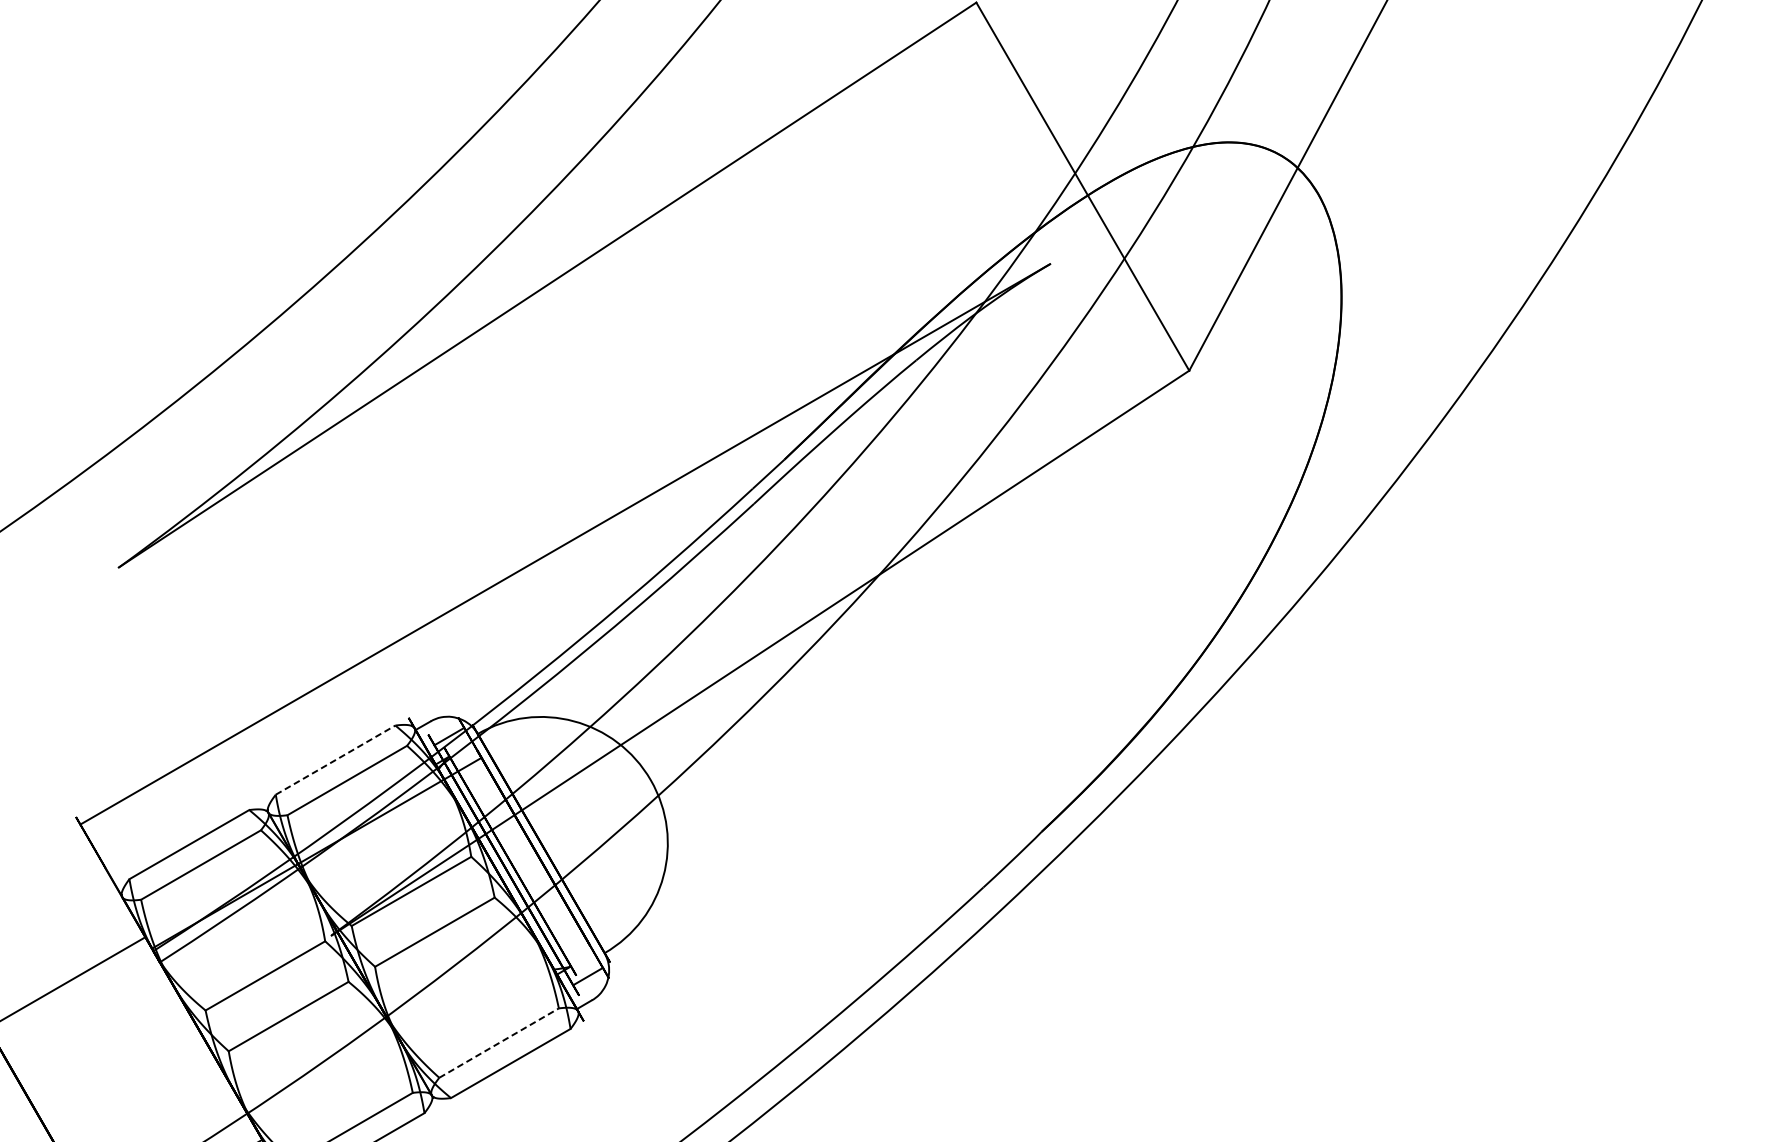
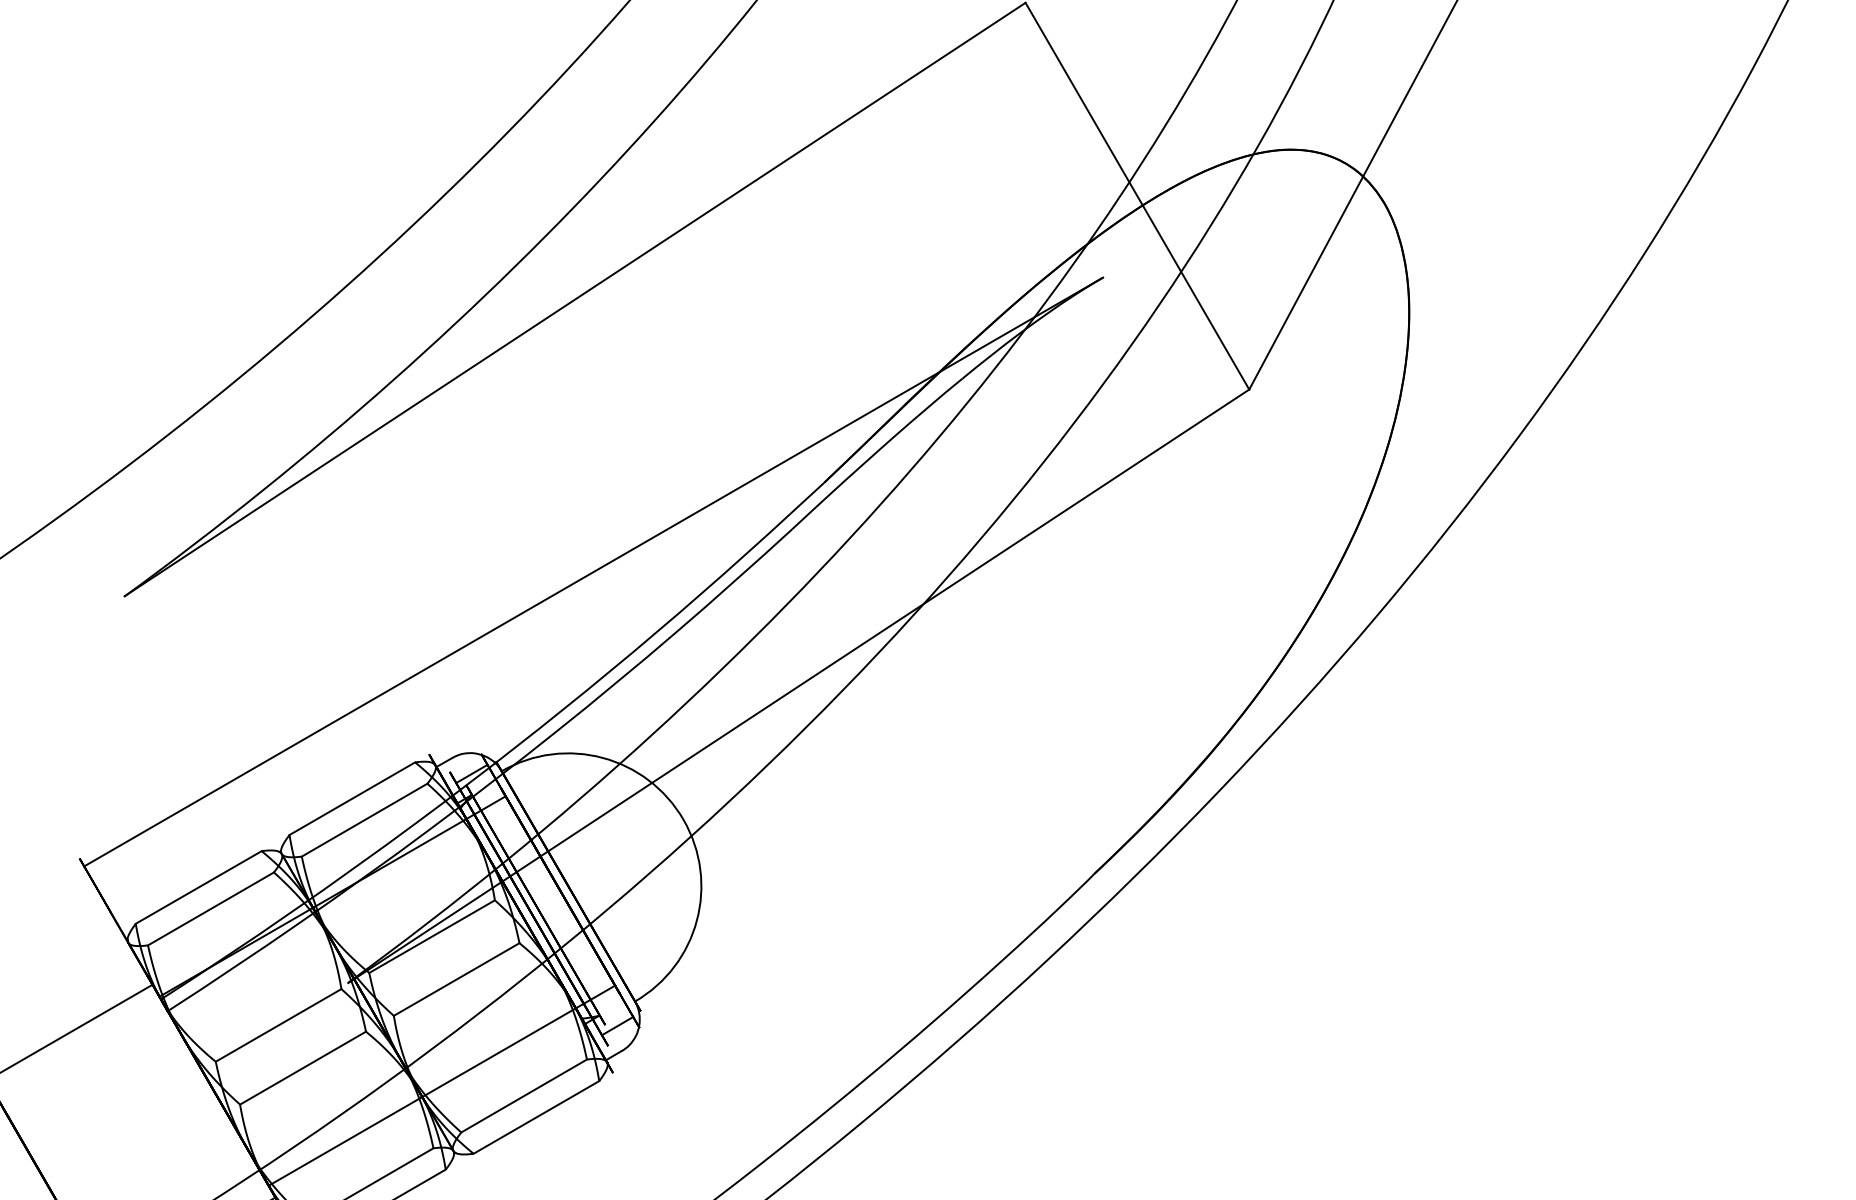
line: (335, 759) -> (352, 798), dashed -> solid
line: (420, 1033) -> (441, 1085), added
line: (499, 1043) -> (524, 1096), dashed -> solid

